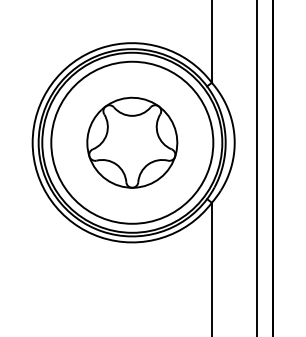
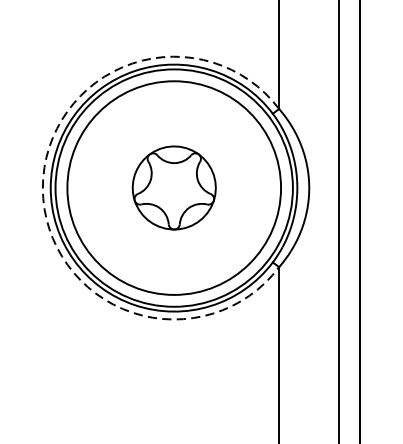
arc: (32, 142) -> (42, 187), solid -> dashed
part: (132, 142) -> (174, 187), size x0.7

